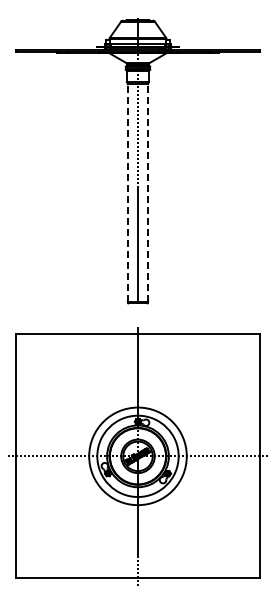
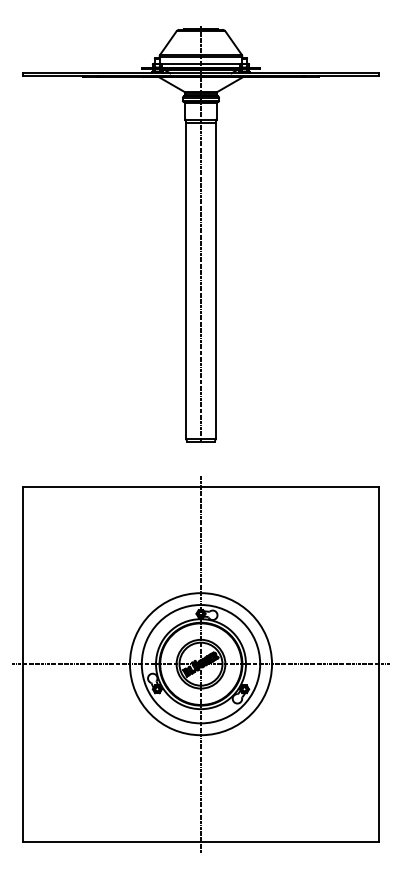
line: (127, 192) -> (185, 280), dashed -> solid
line: (148, 192) -> (216, 280), dashed -> solid

